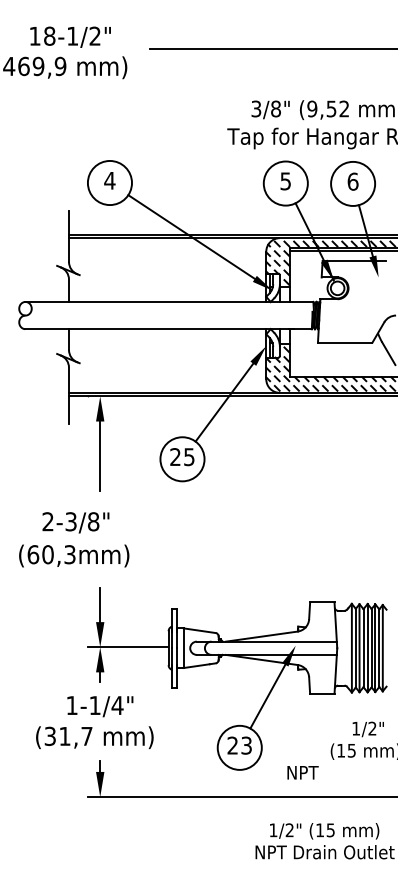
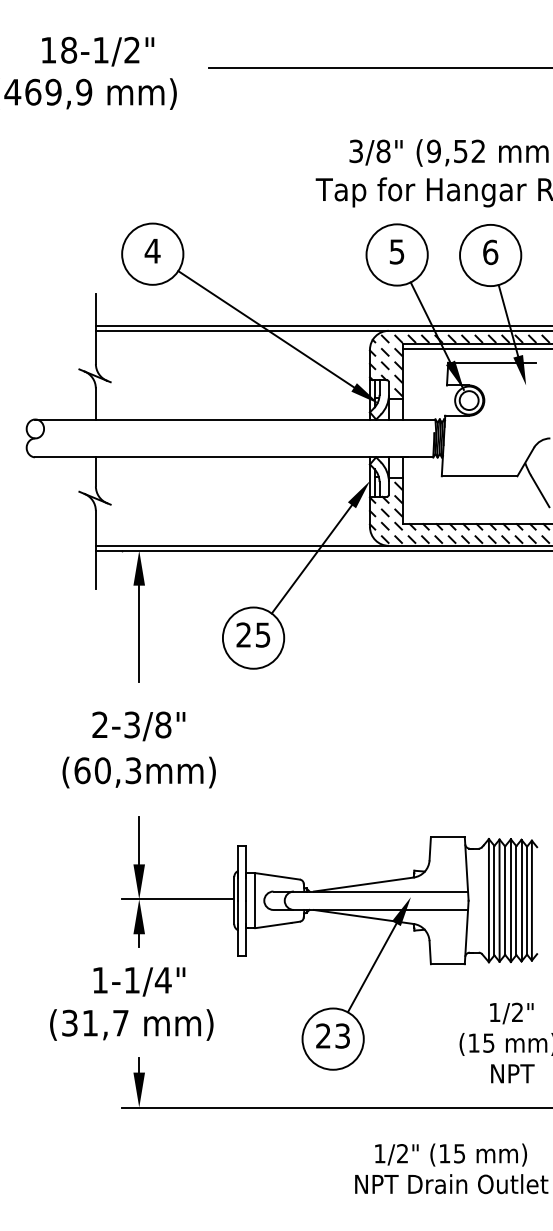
text: (75, 522) -> (138, 725), moved
text: (74, 555) -> (139, 771), moved
text: (302, 772) -> (512, 1073), moved

